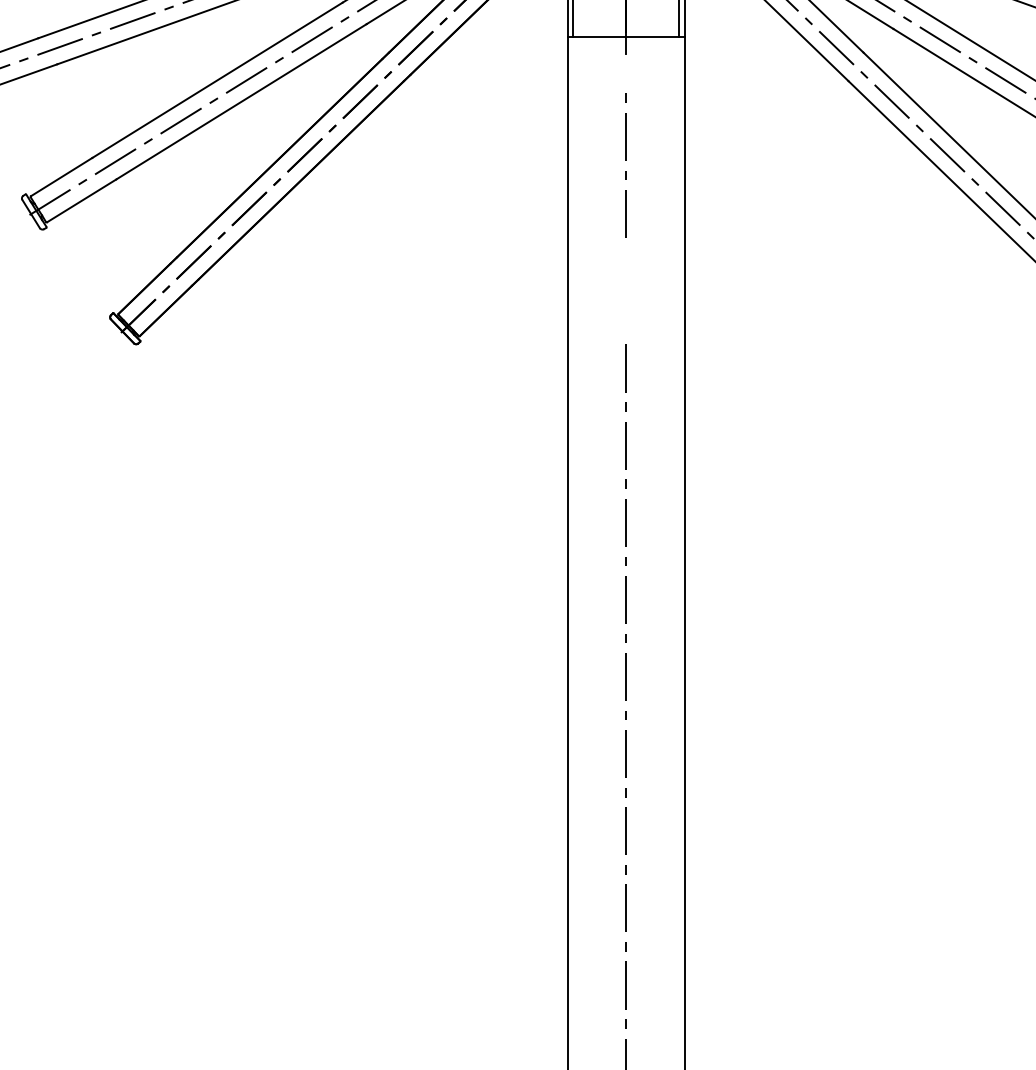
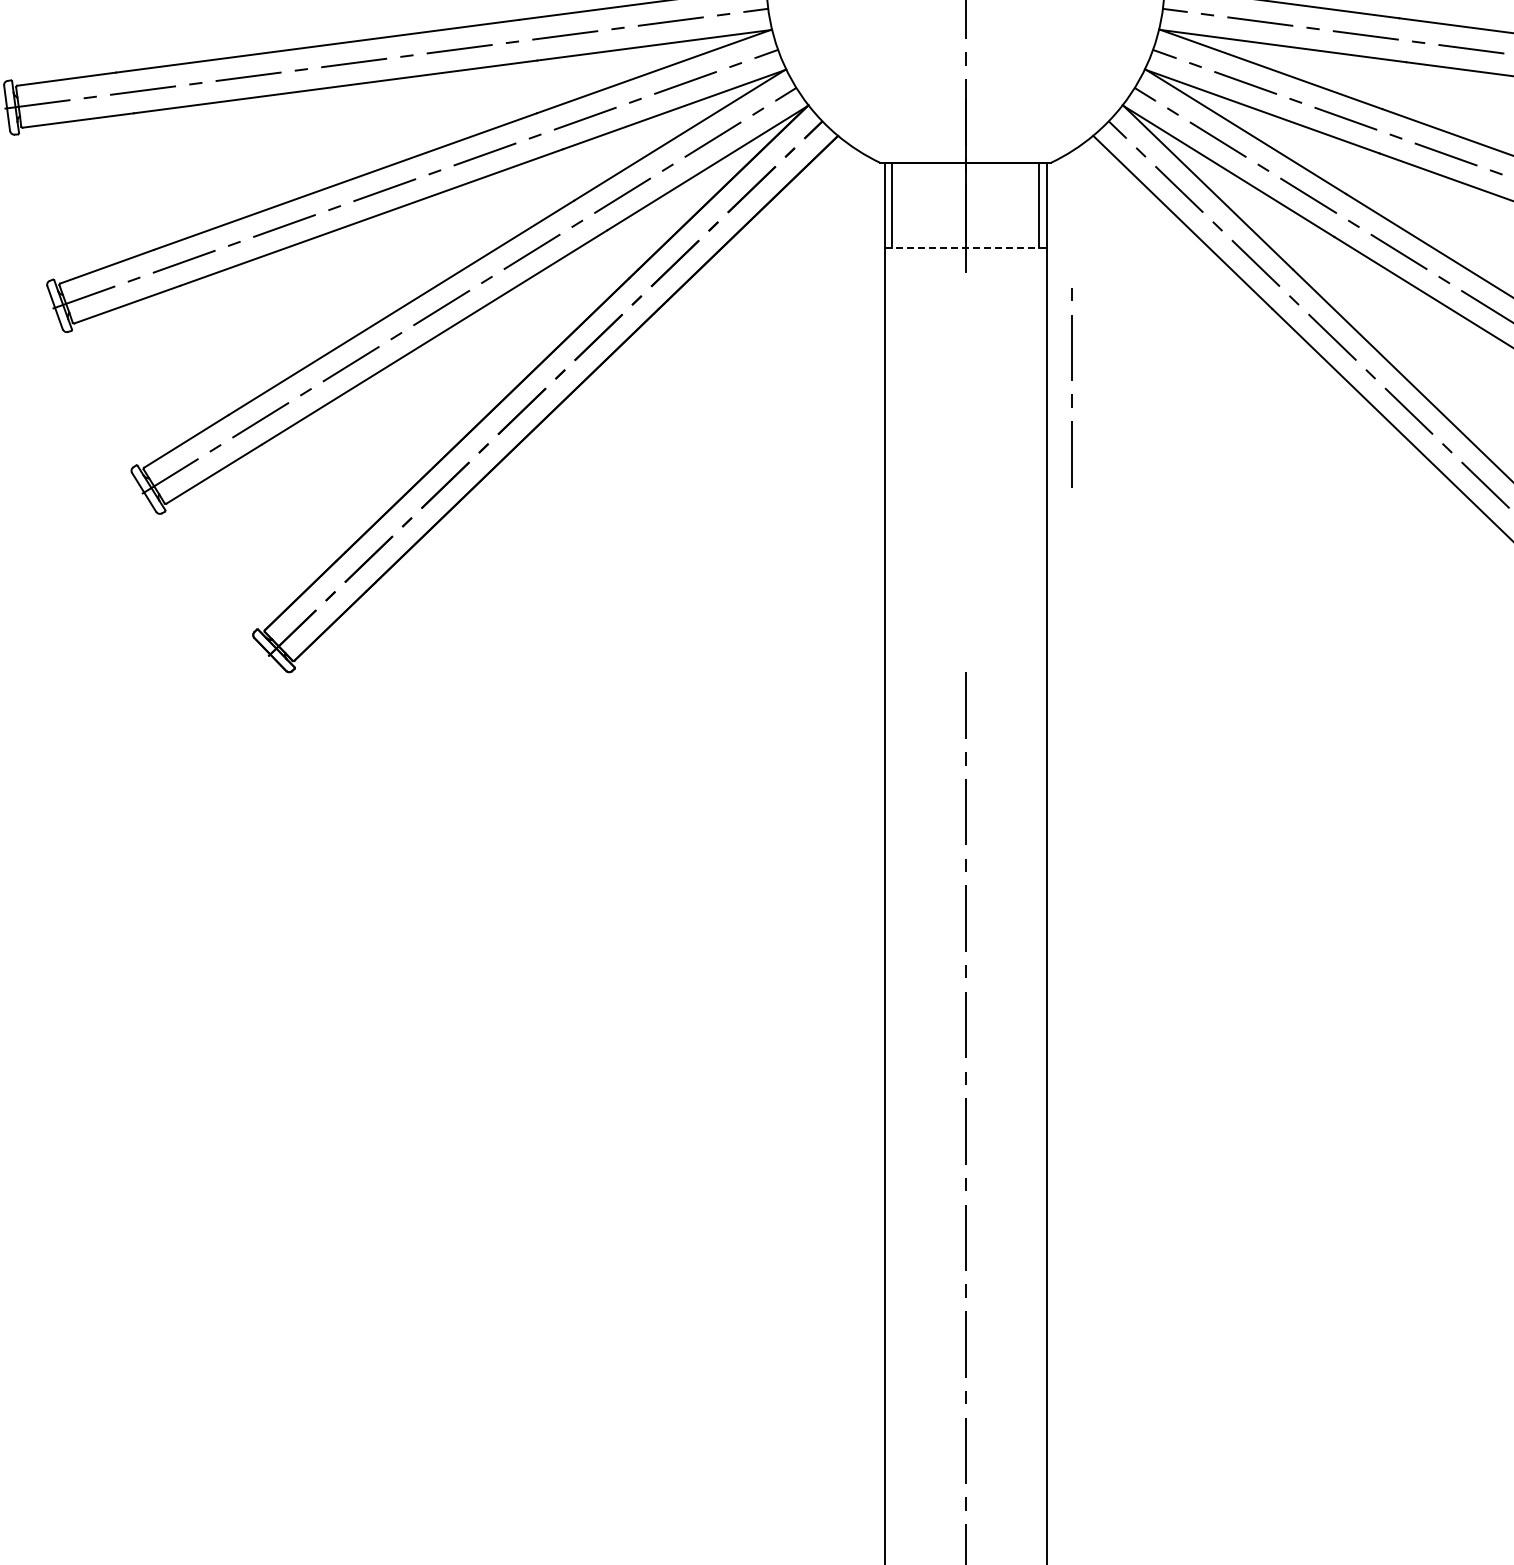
line: (626, 37) -> (966, 248), solid -> dashed
line: (626, 160) -> (1071, 380), moved

